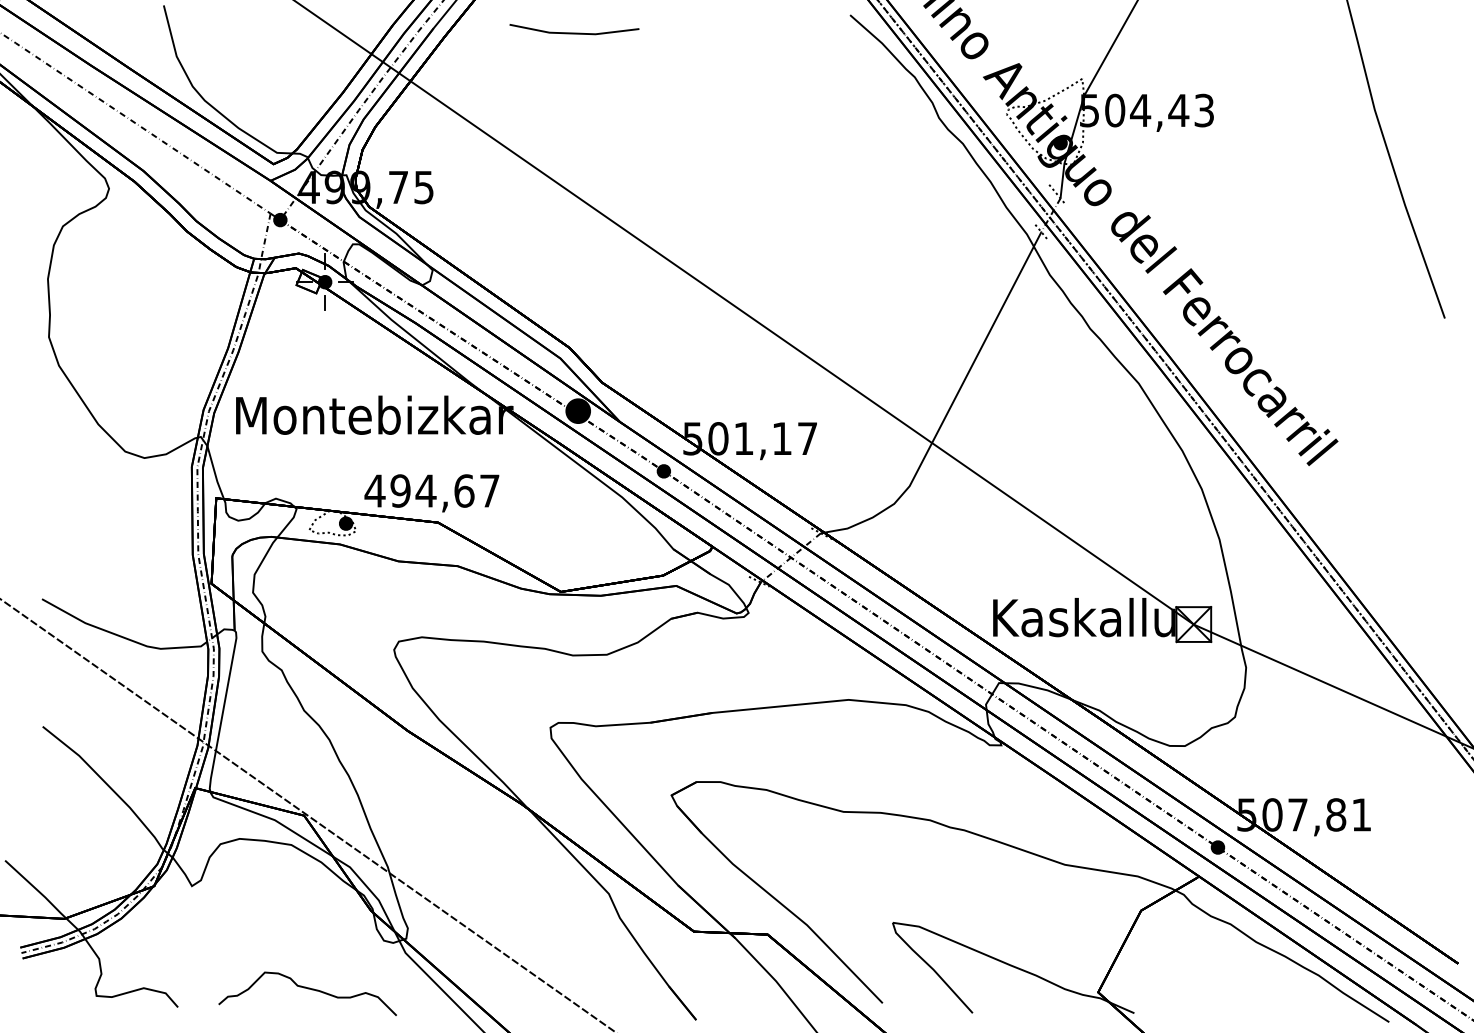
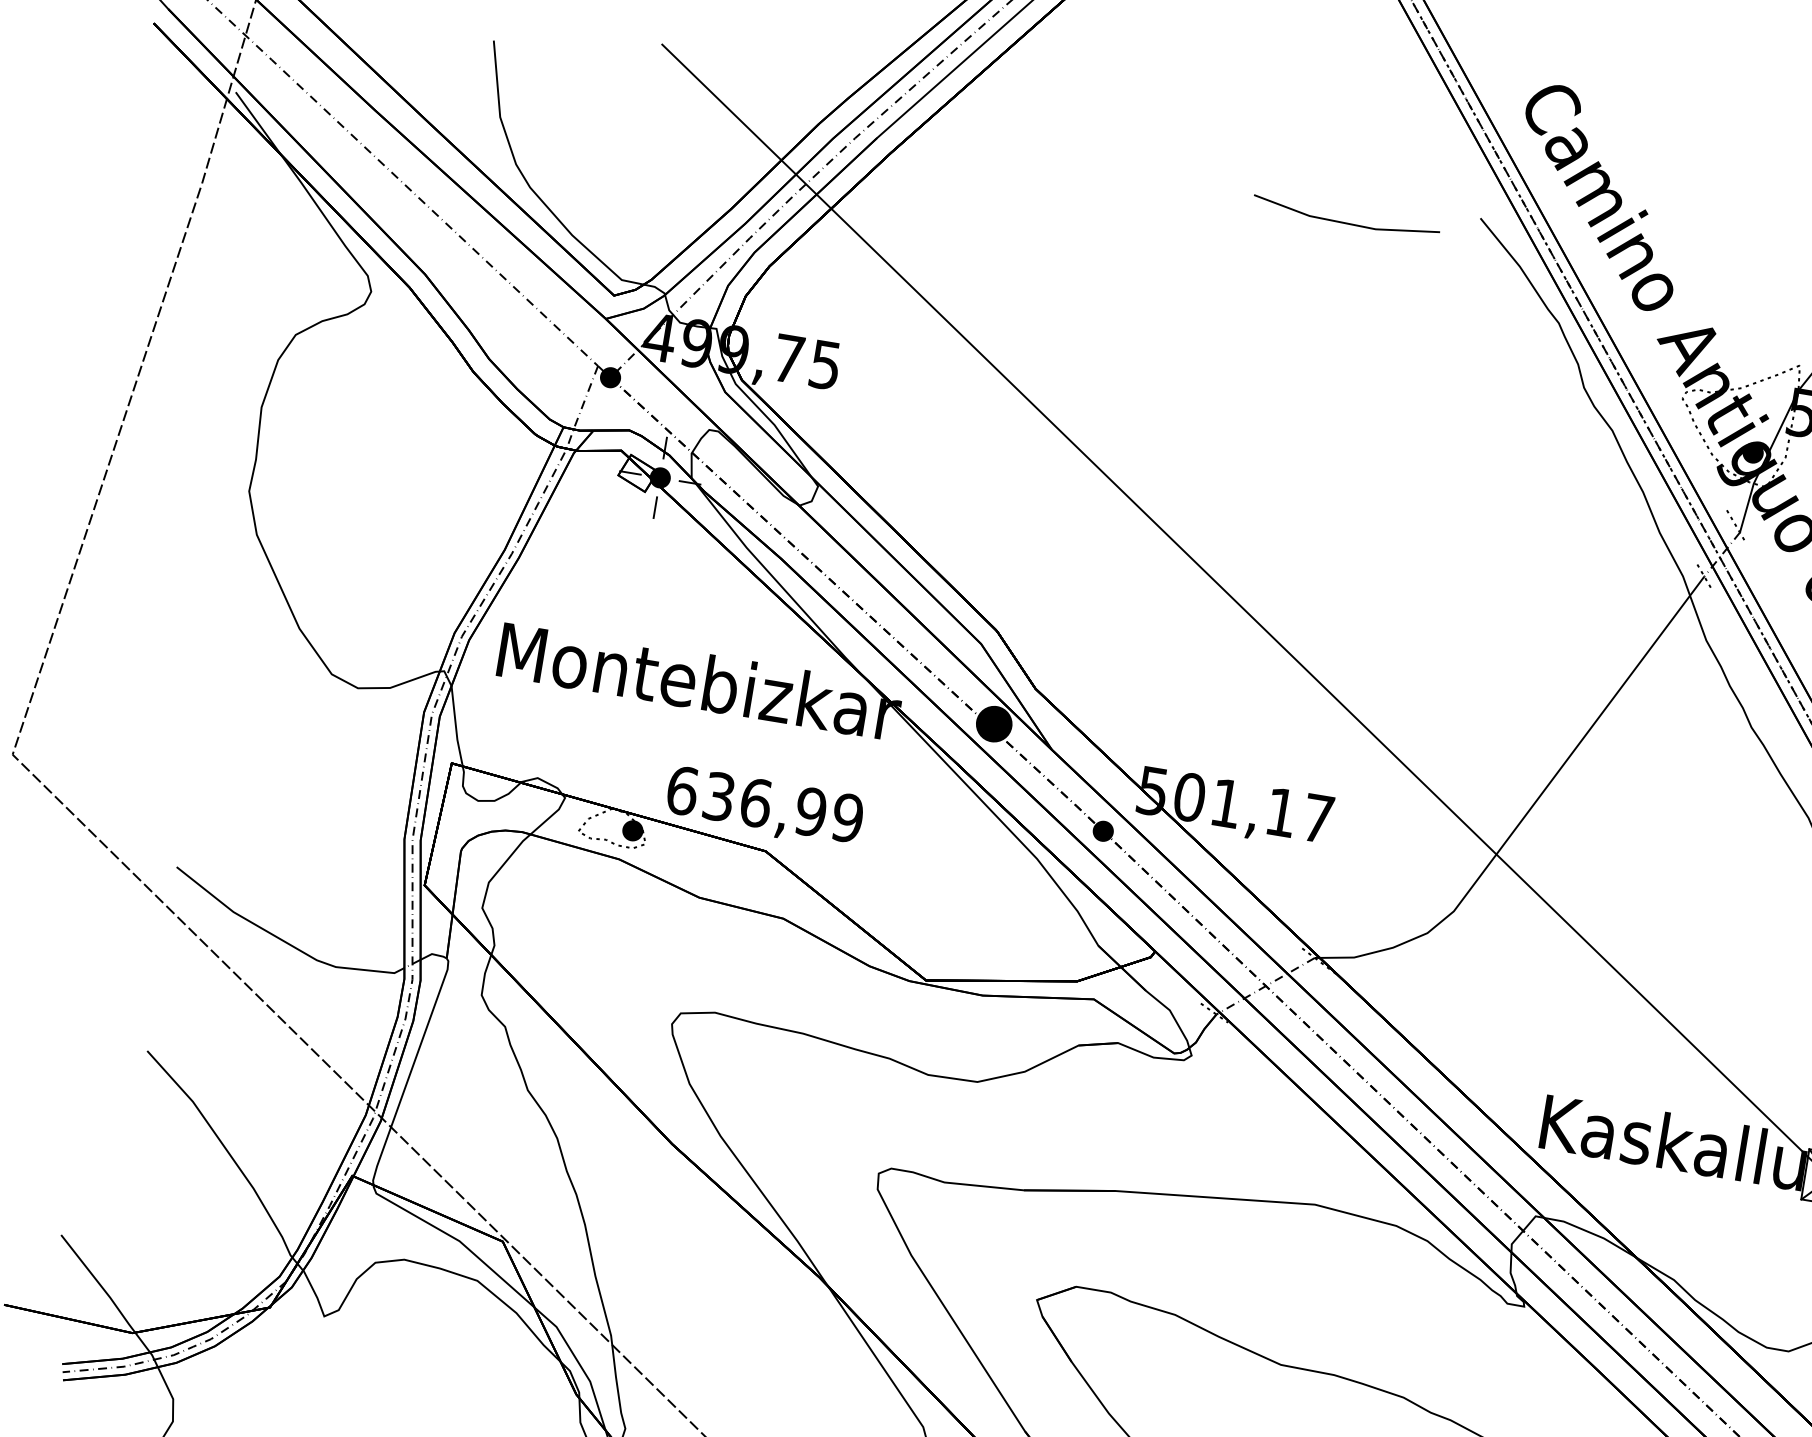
line: (574, 32) -> (1345, 221), moved
text: (431, 490) -> (763, 803), 494,67 -> 636,99

